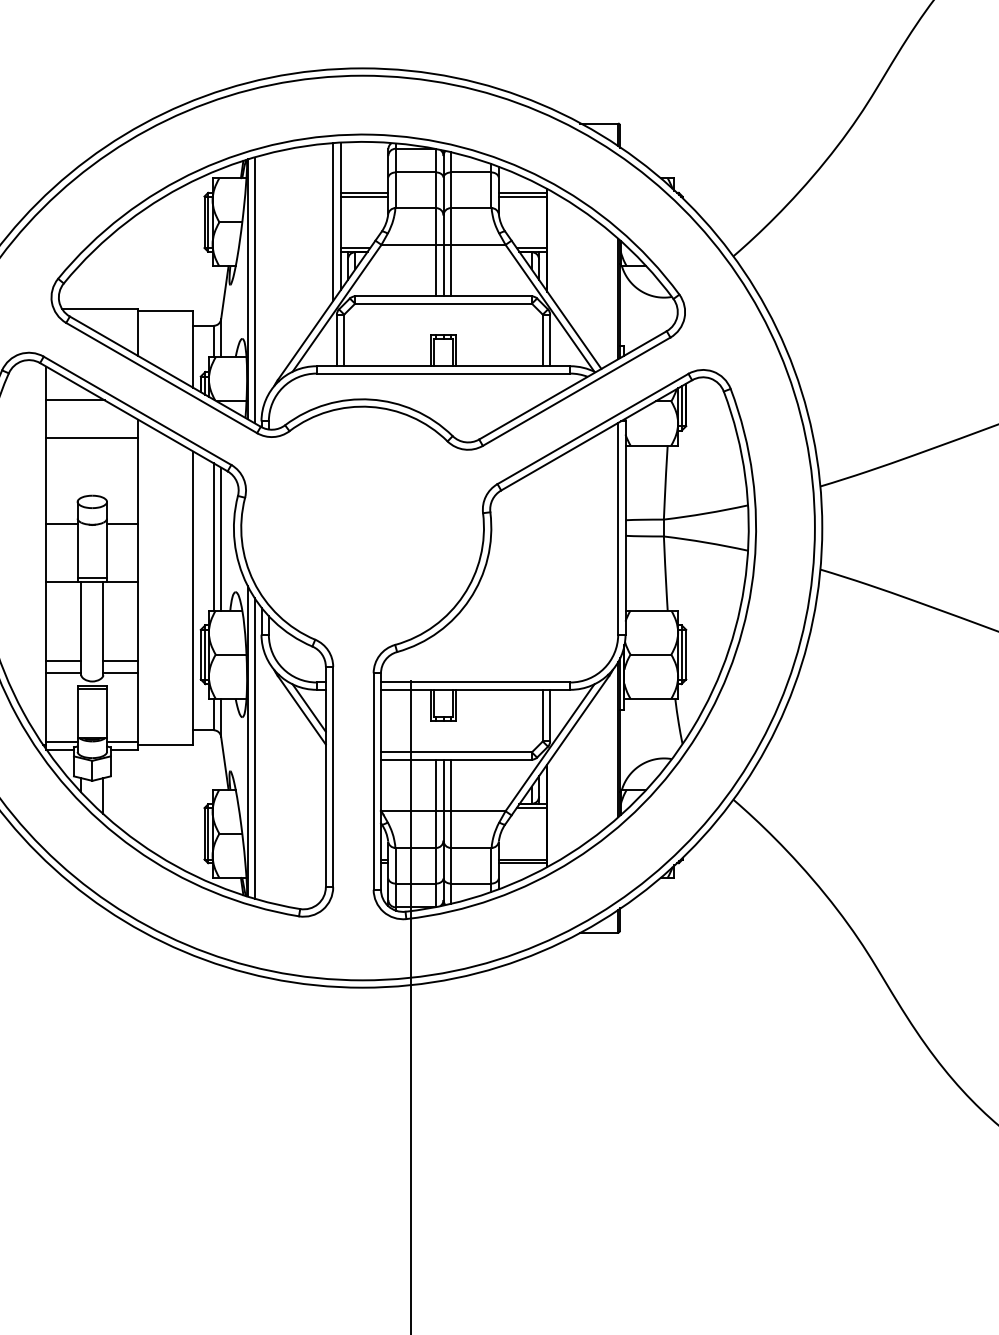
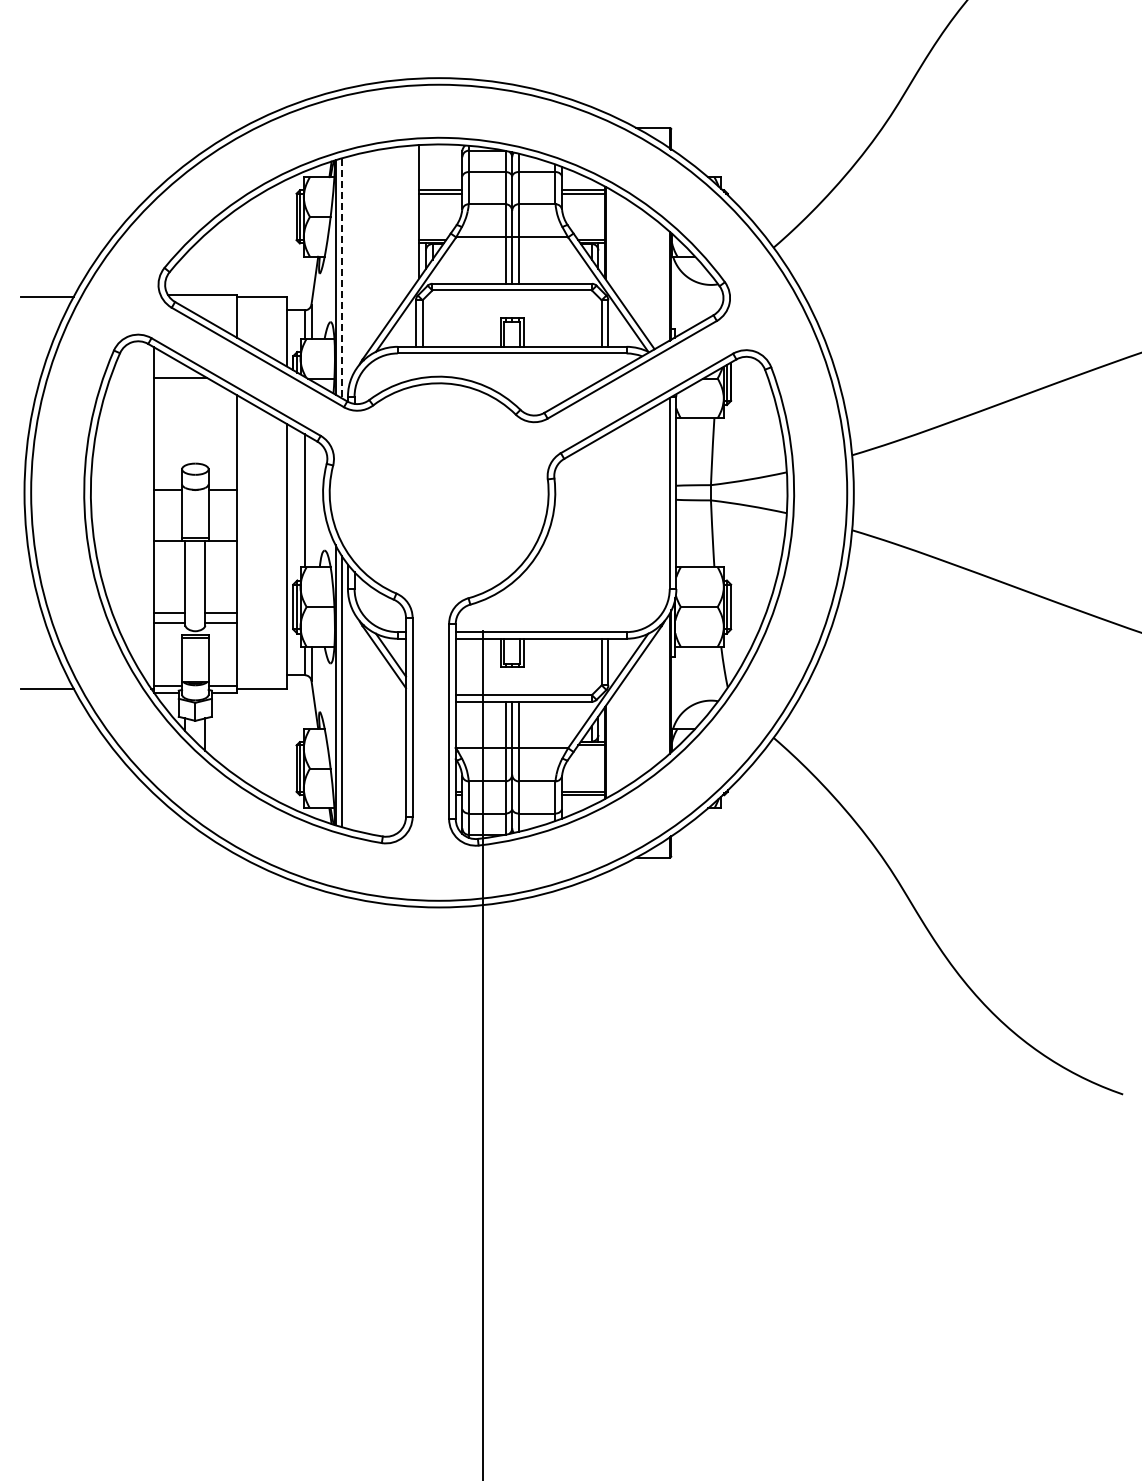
line: (333, 221) -> (412, 216), removed
line: (255, 290) -> (342, 278), solid -> dashed
line: (91, 437) -> (194, 411), removed
line: (221, 538) -> (311, 502), removed

